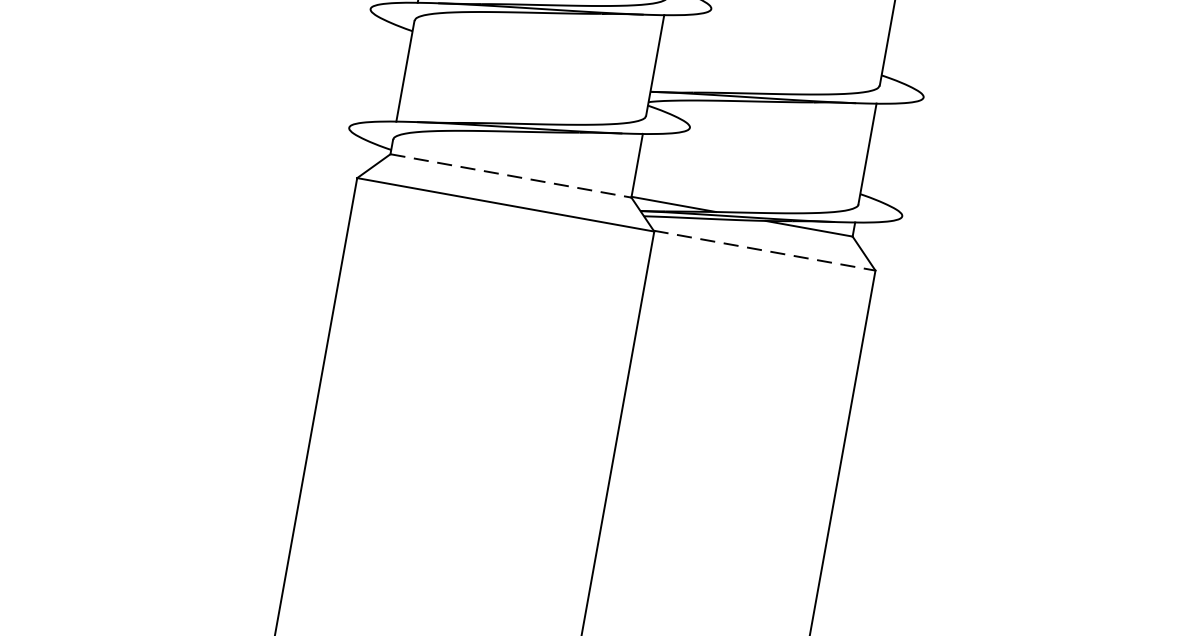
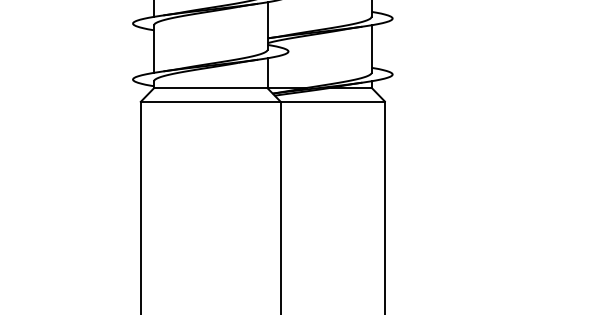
line: (510, 176) -> (210, 88), dashed -> solid
line: (766, 250) -> (333, 101), dashed -> solid

